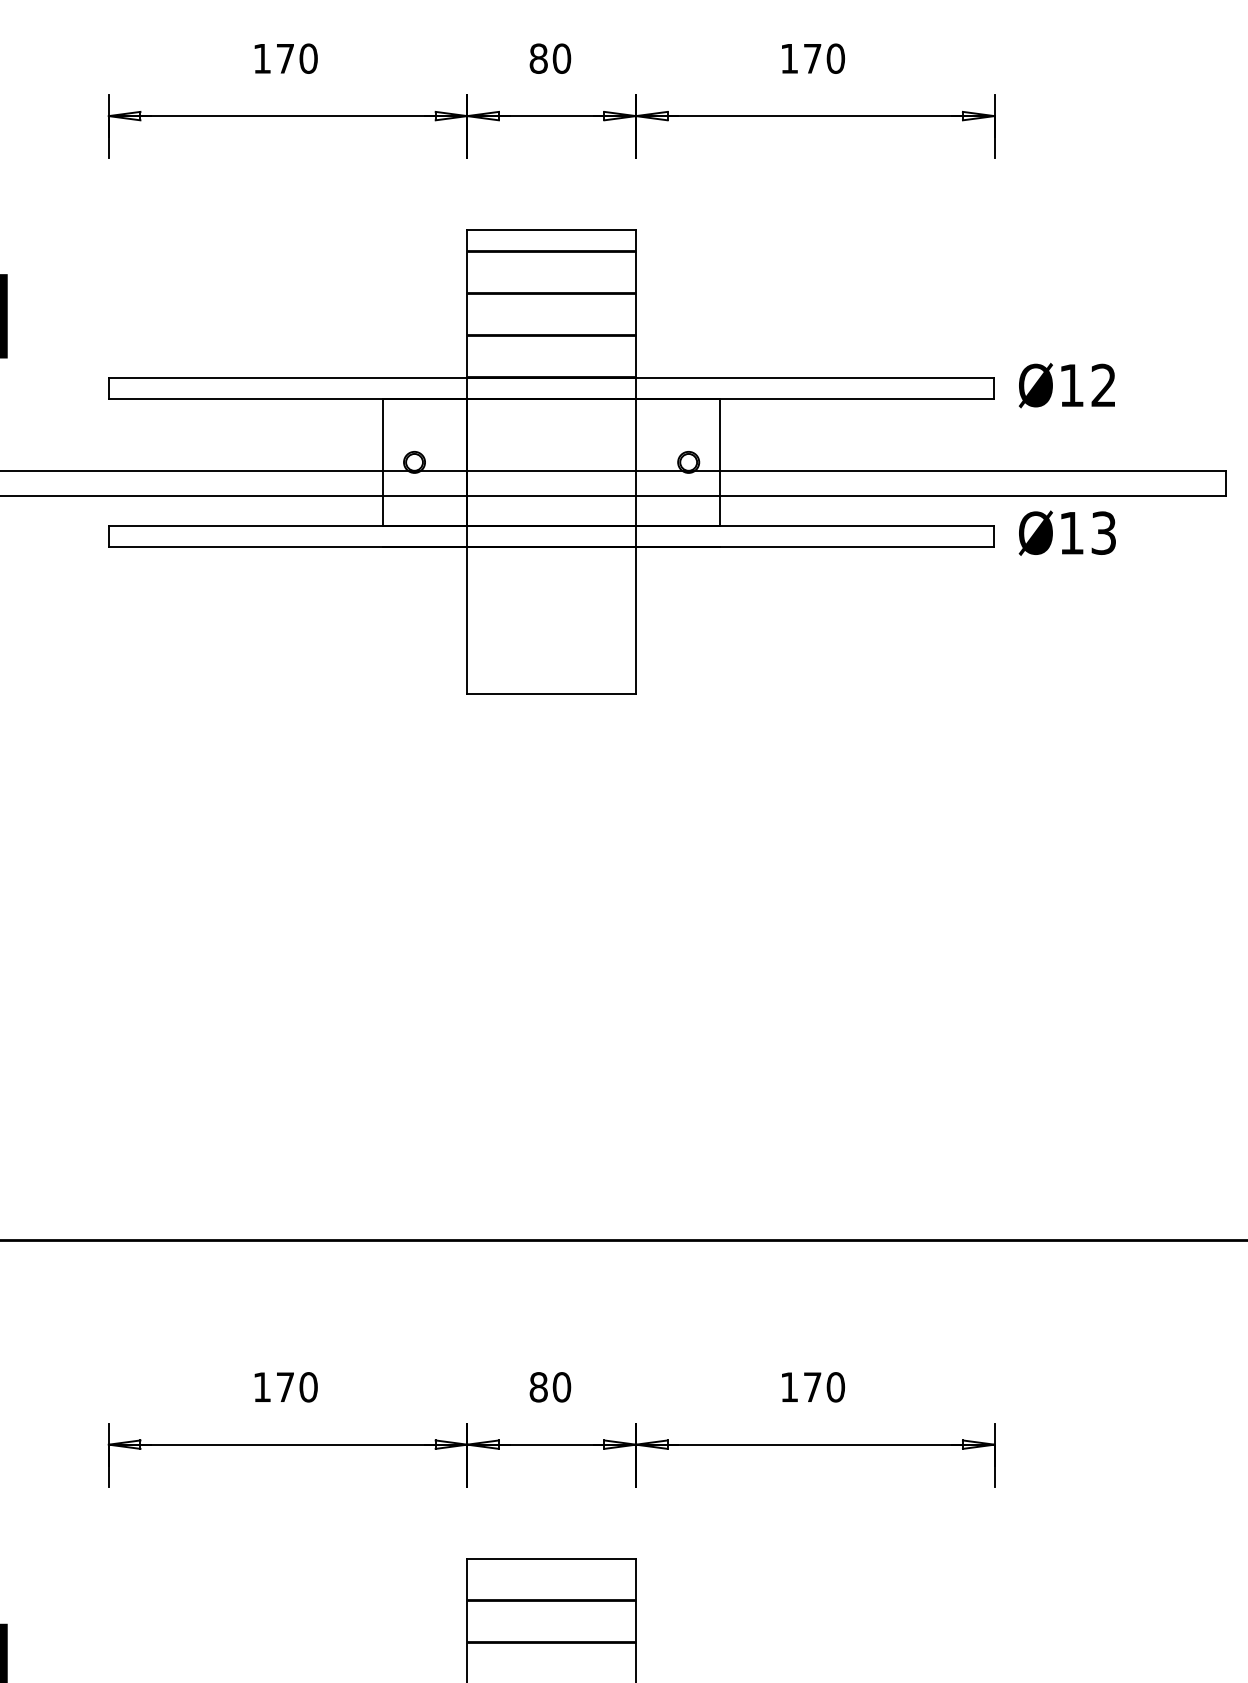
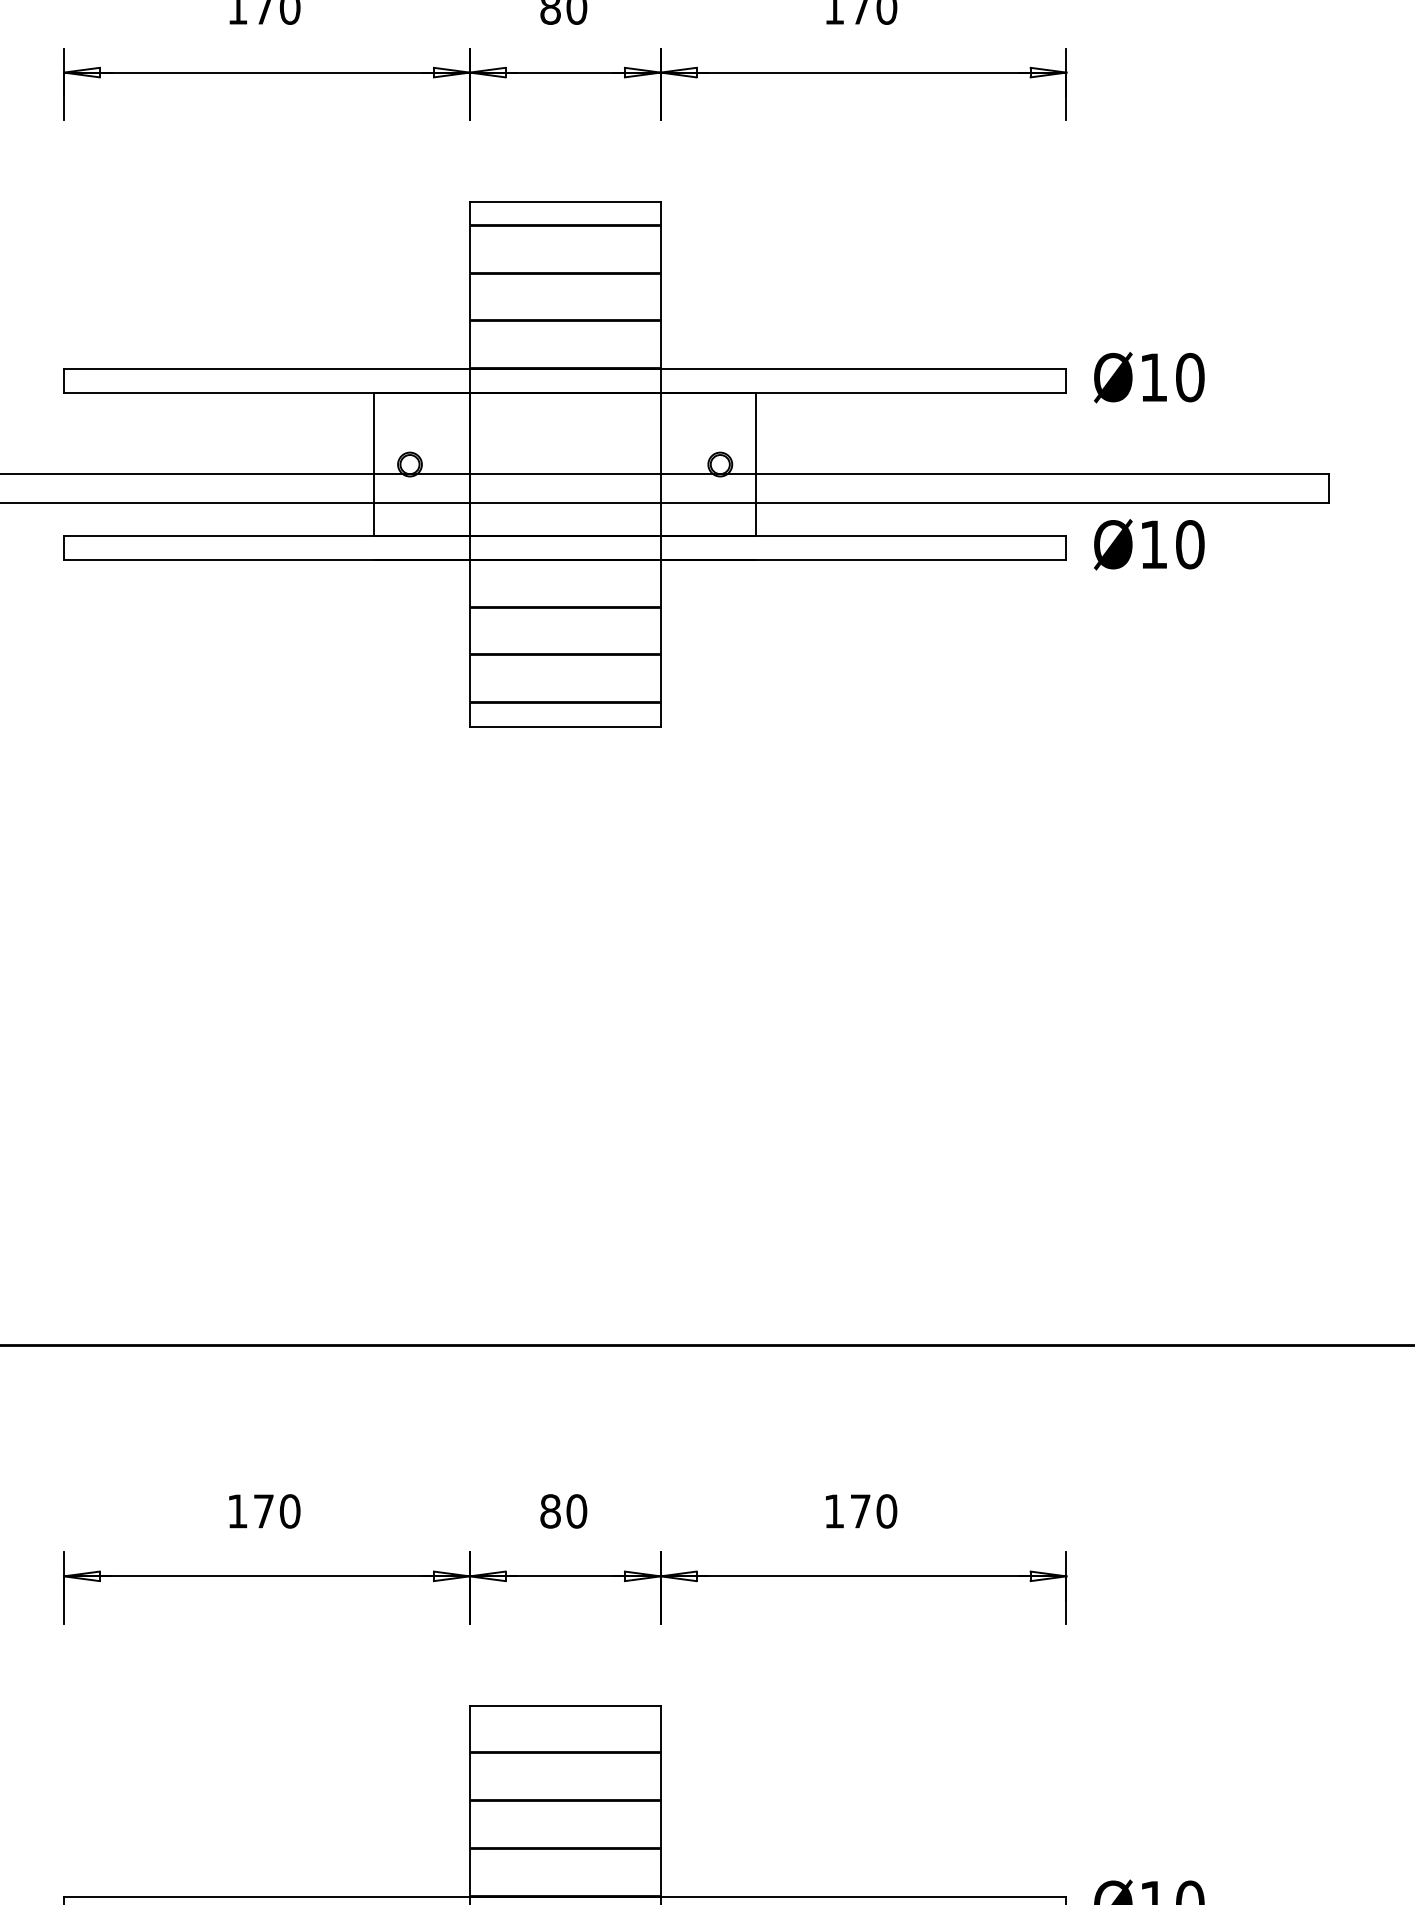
text: (1104, 385) -> (1190, 377), Ø12 -> Ø10
text: (1104, 533) -> (1190, 544), Ø13 -> Ø10
hatch: (551, 630) -> (564, 654), added

